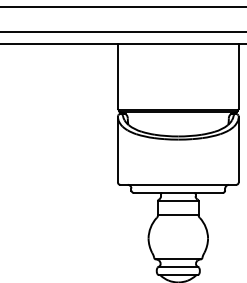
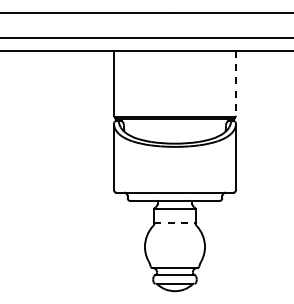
line: (239, 76) -> (236, 83), solid -> dashed
line: (178, 215) -> (175, 223), solid -> dashed

